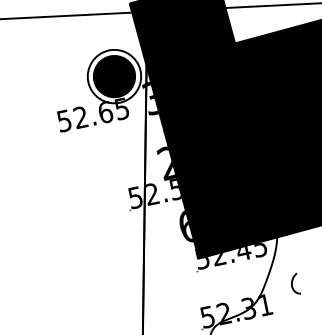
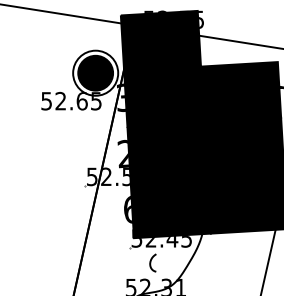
curve: (293, 284) -> (151, 262), moved

